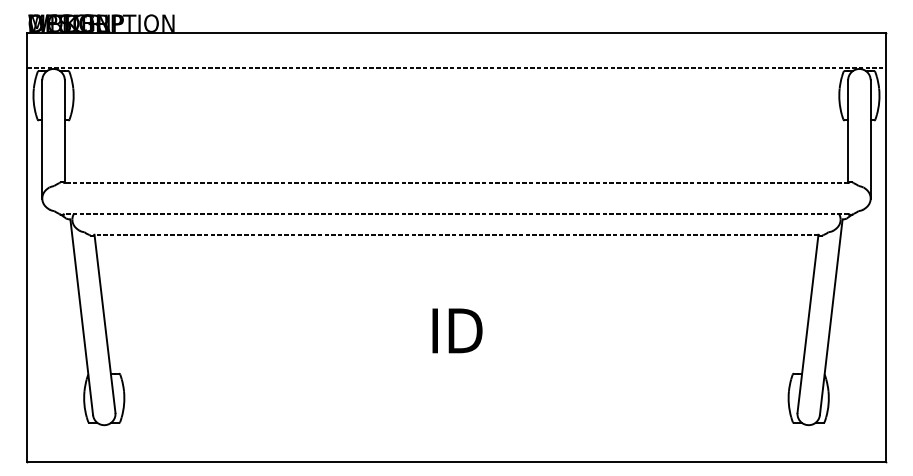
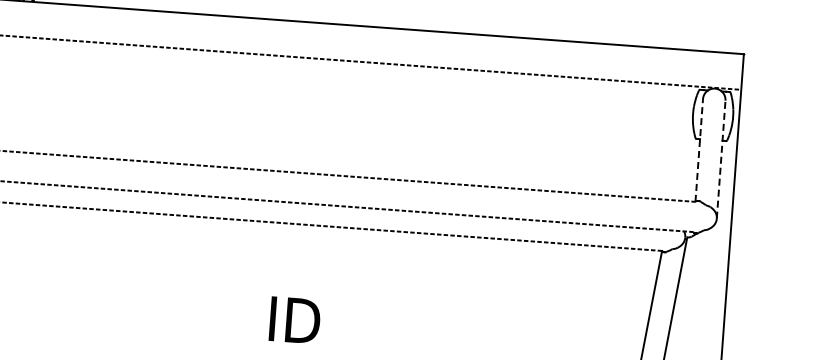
line: (848, 131) -> (699, 150), solid -> dashed
line: (870, 138) -> (721, 158), solid -> dashed

